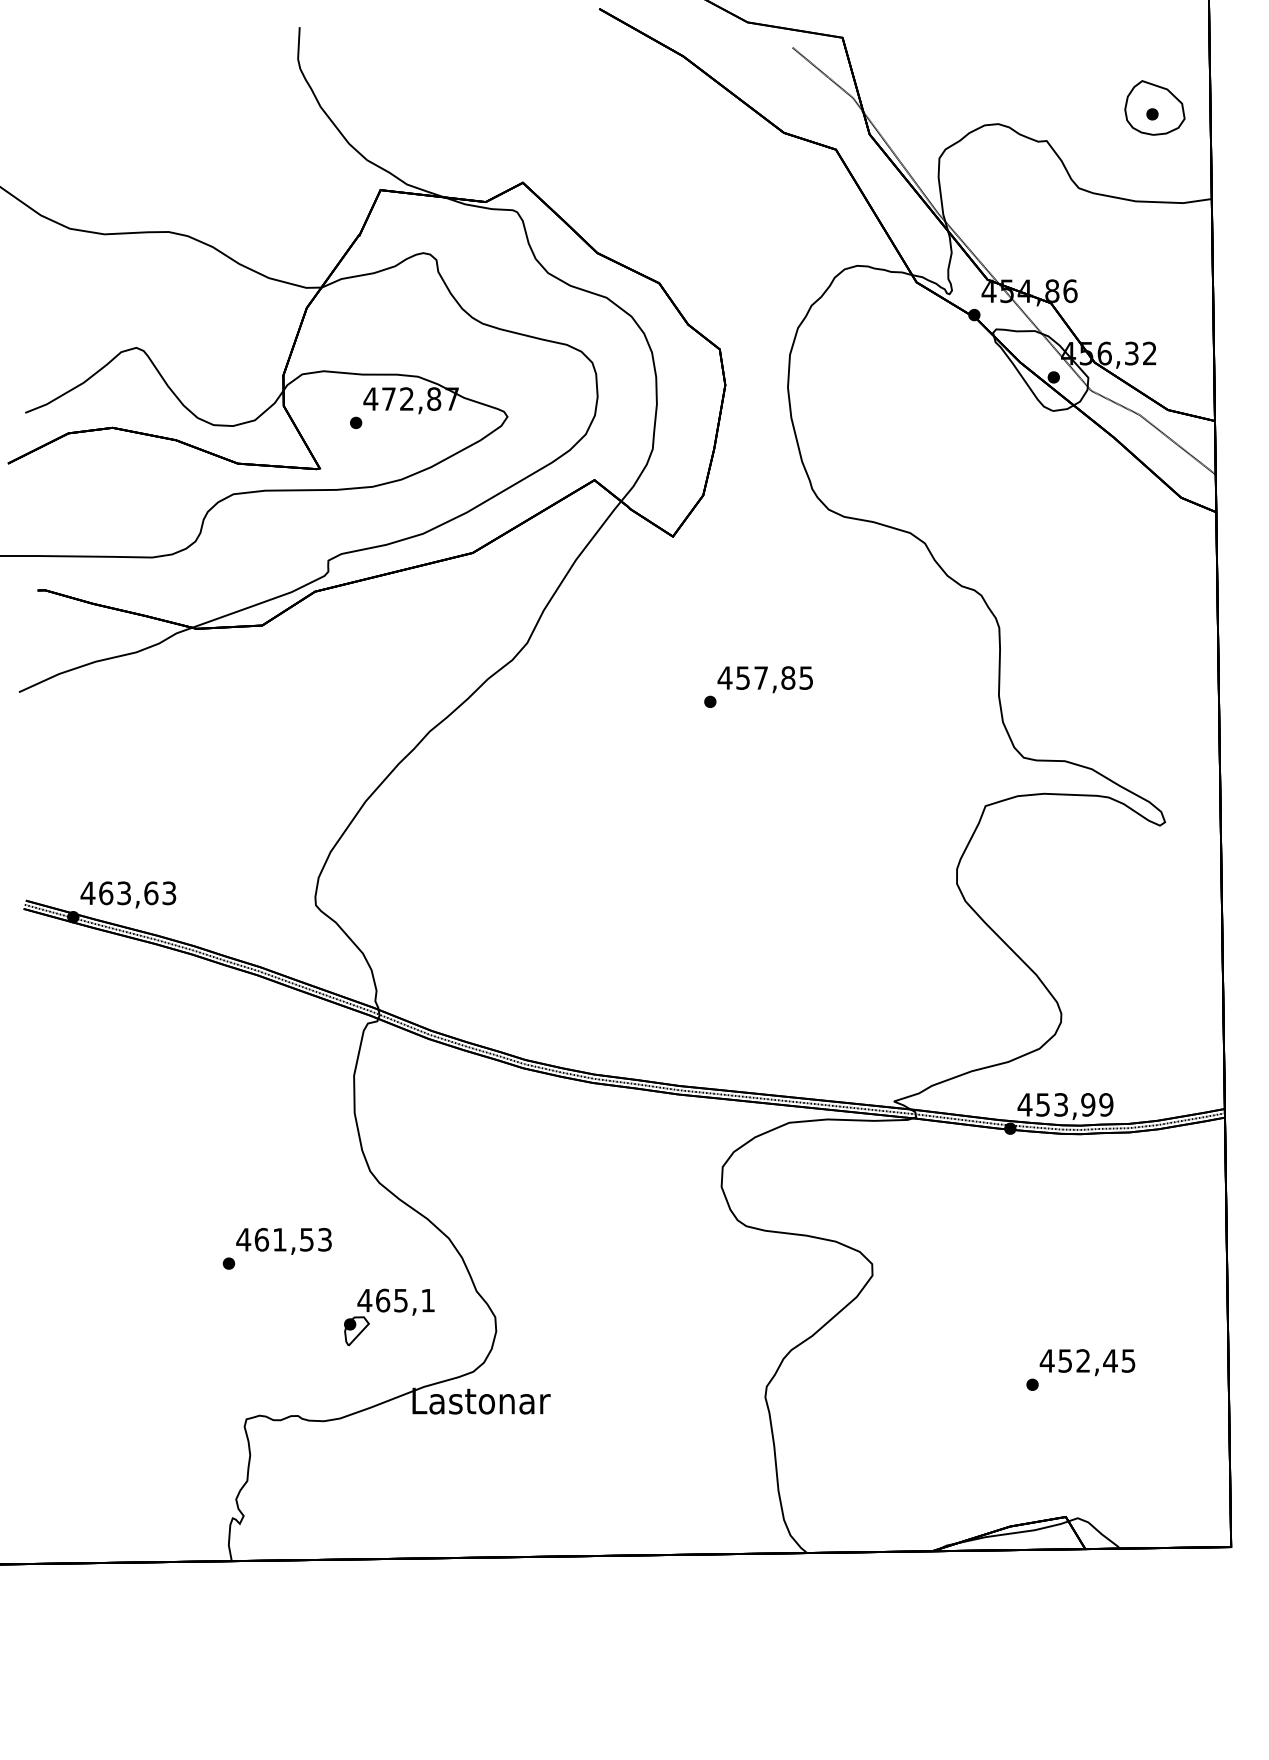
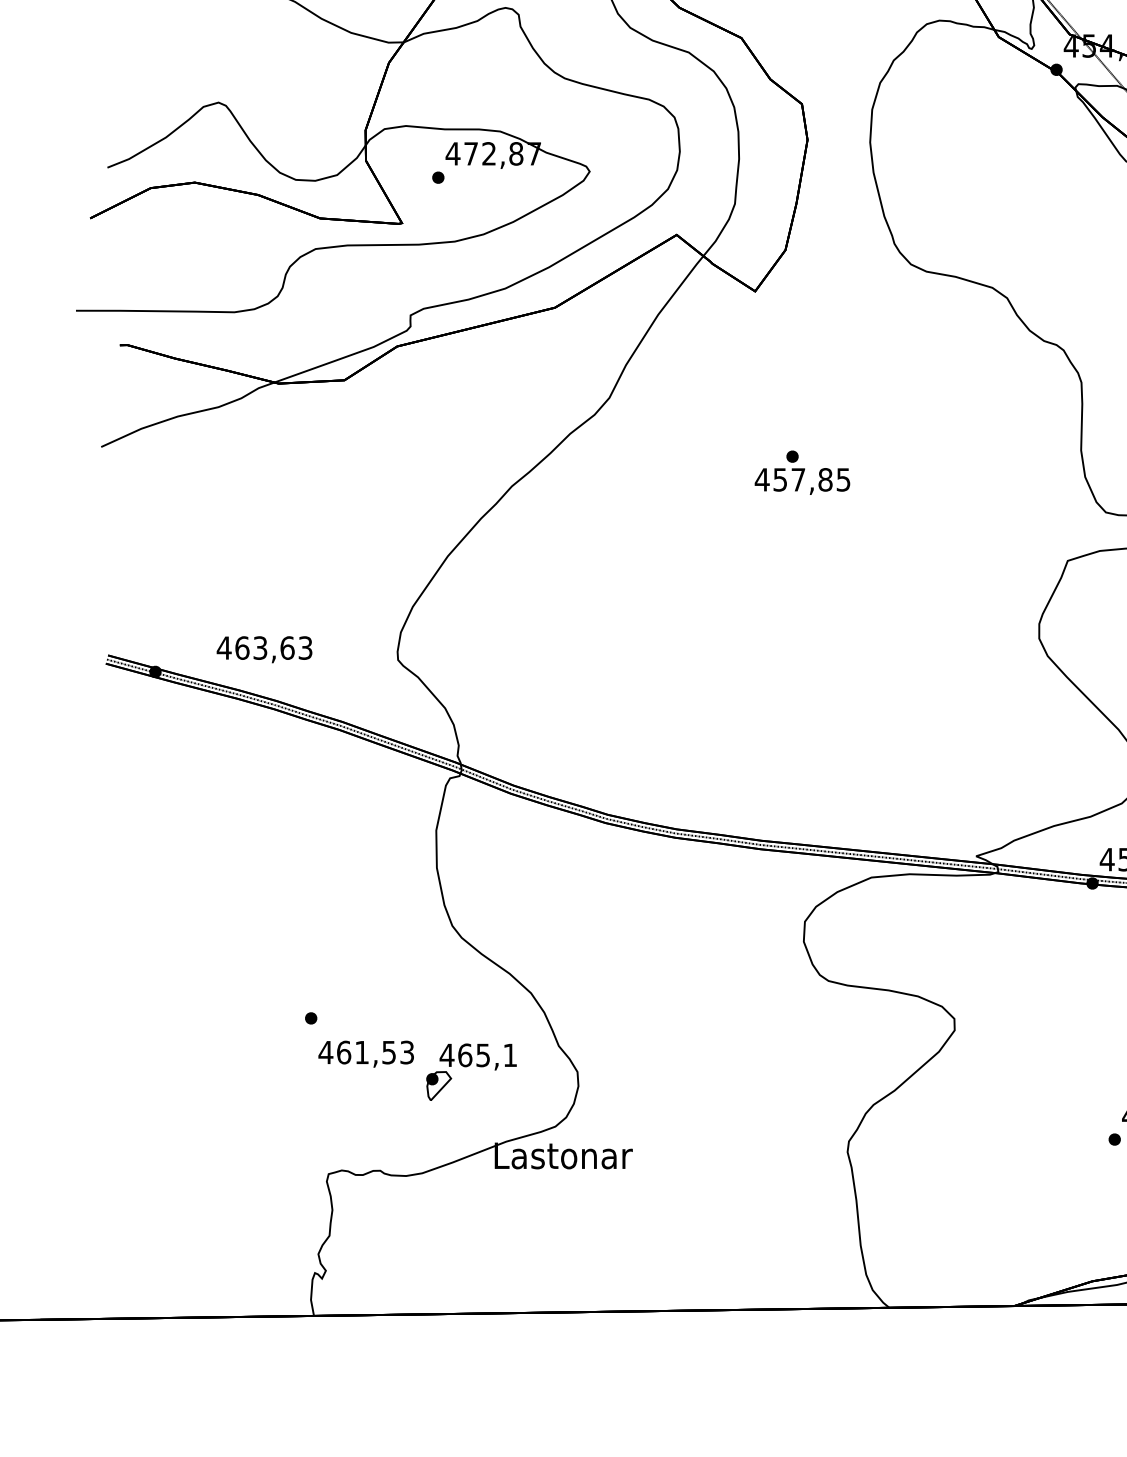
text: (764, 679) -> (801, 481), moved
text: (128, 894) -> (264, 649), moved
text: (283, 1241) -> (365, 1054), moved

